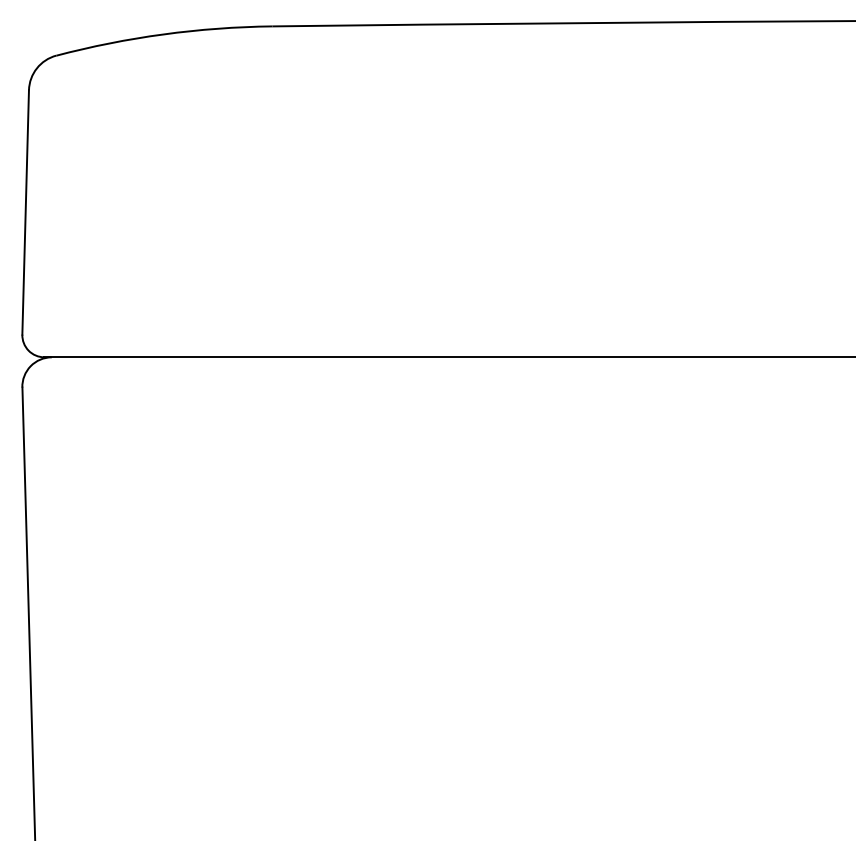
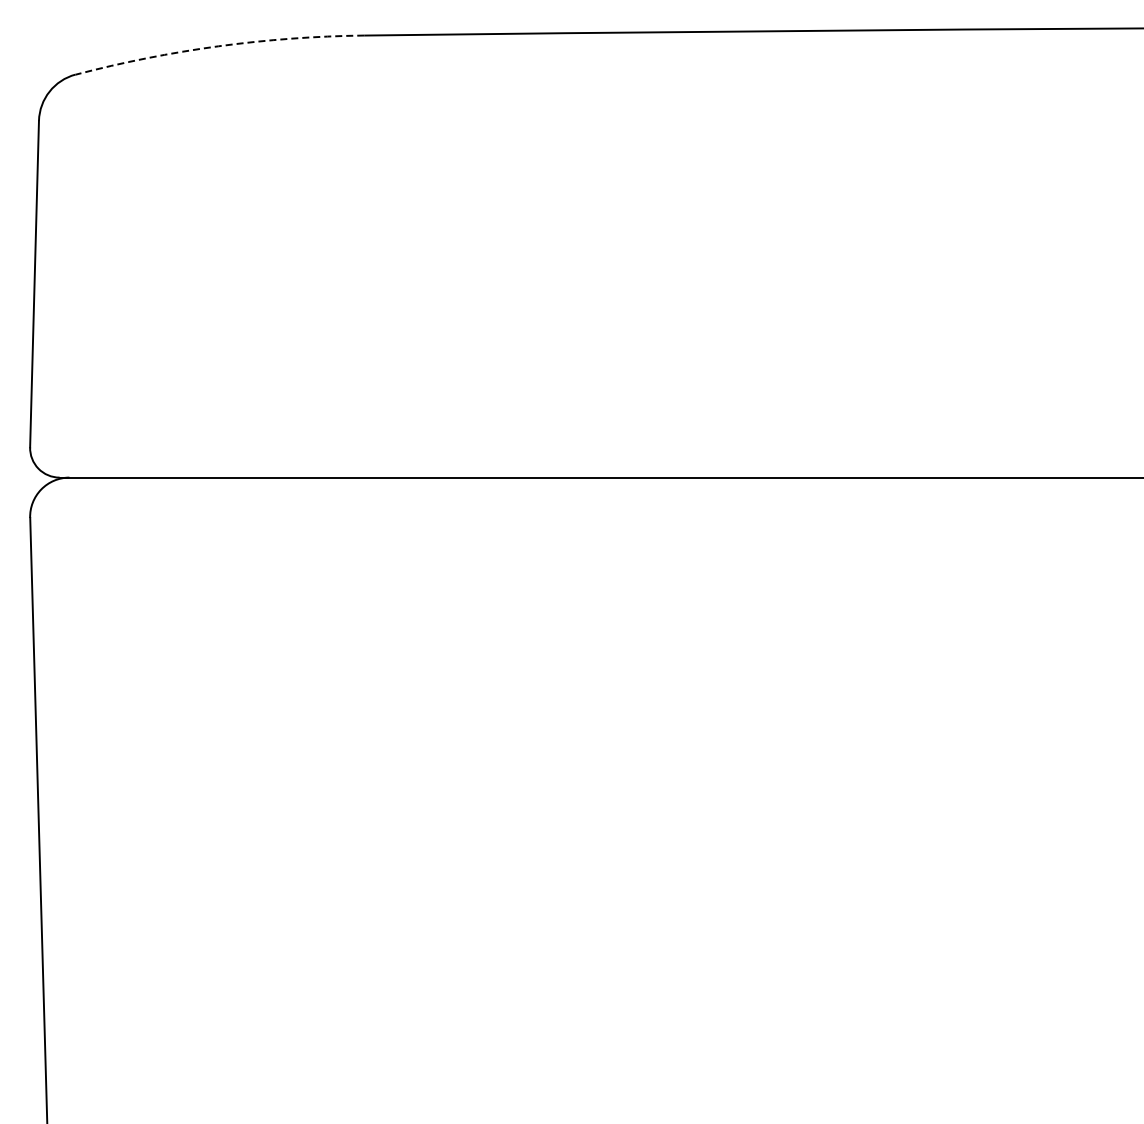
arc: (163, 34) -> (218, 46), solid -> dashed

